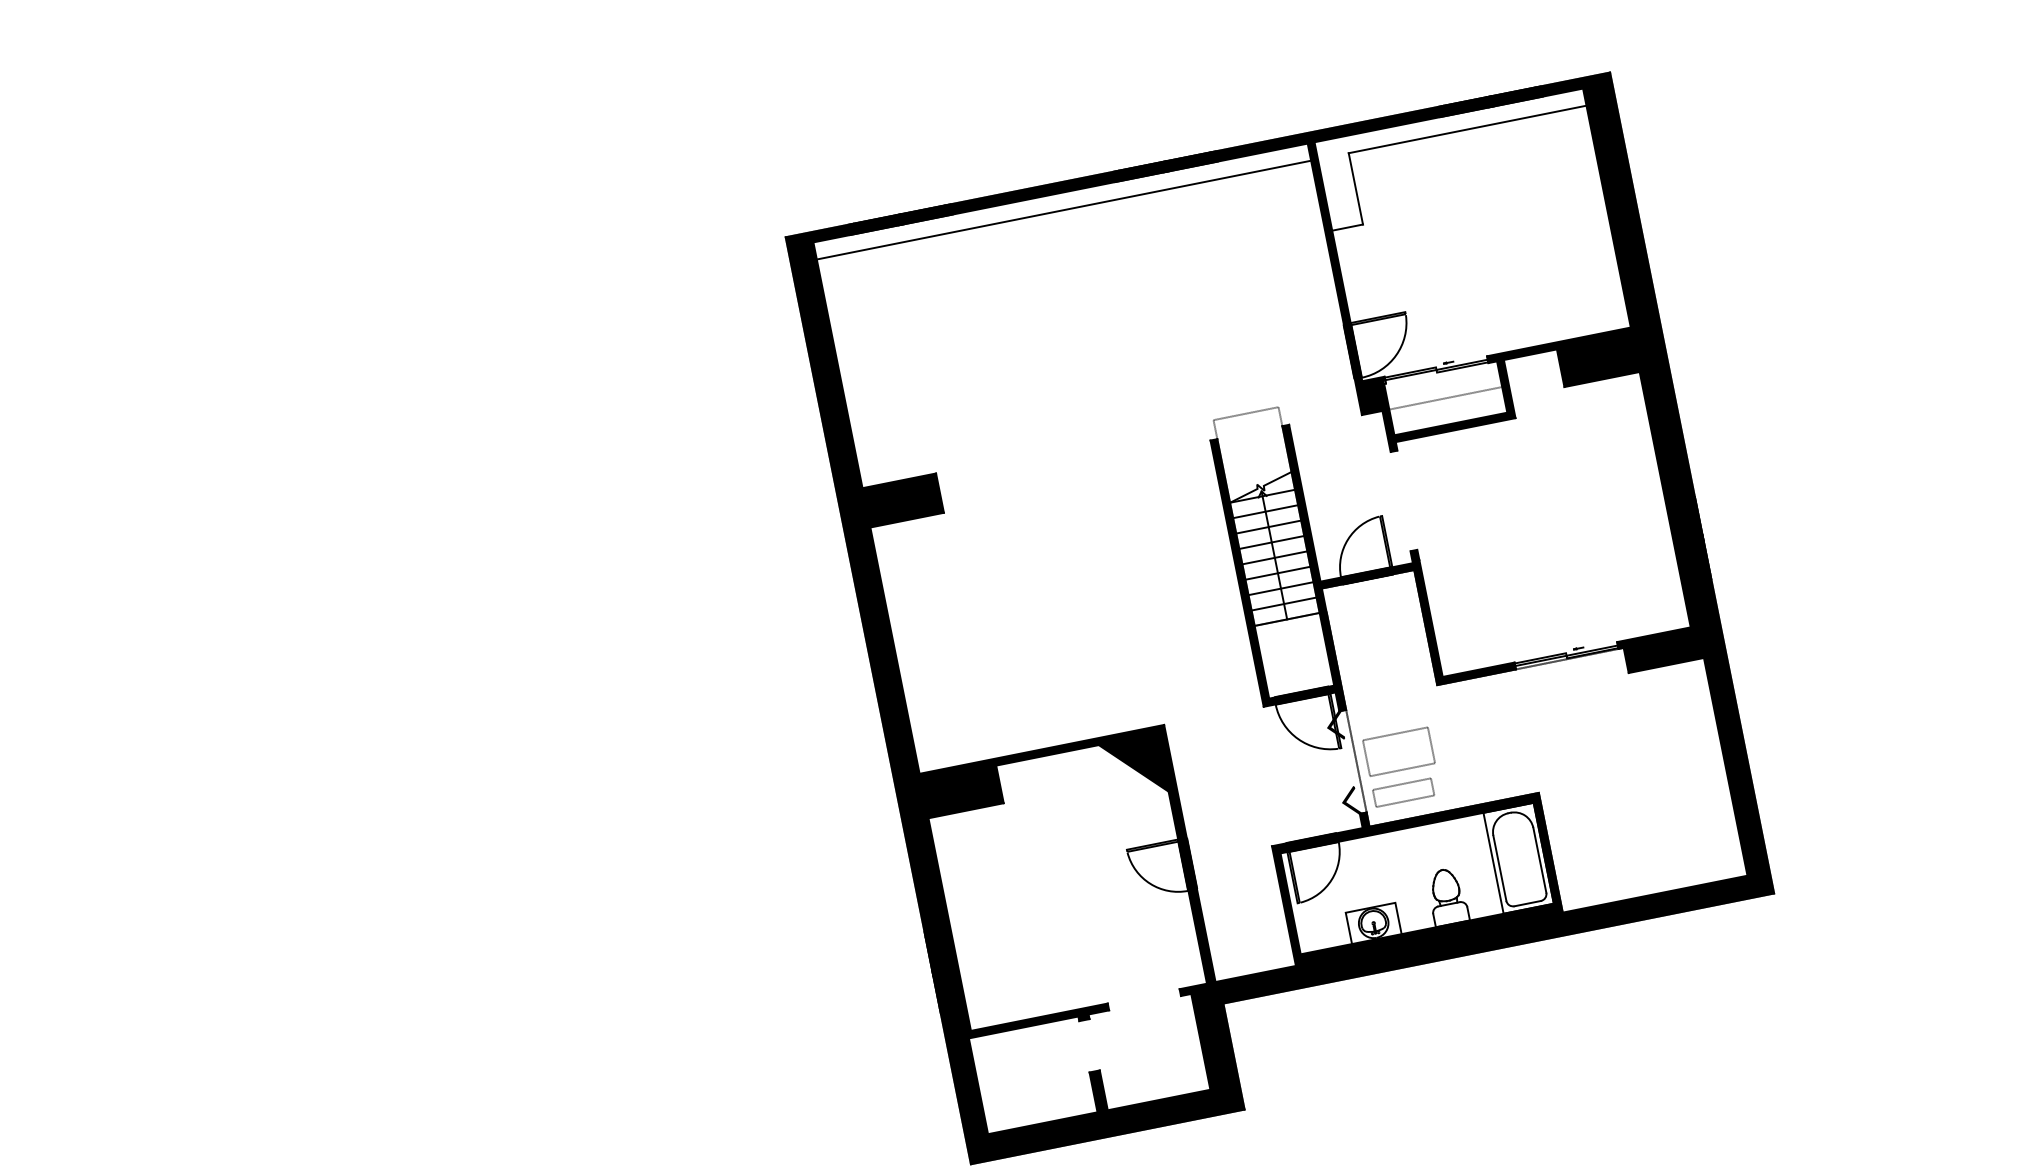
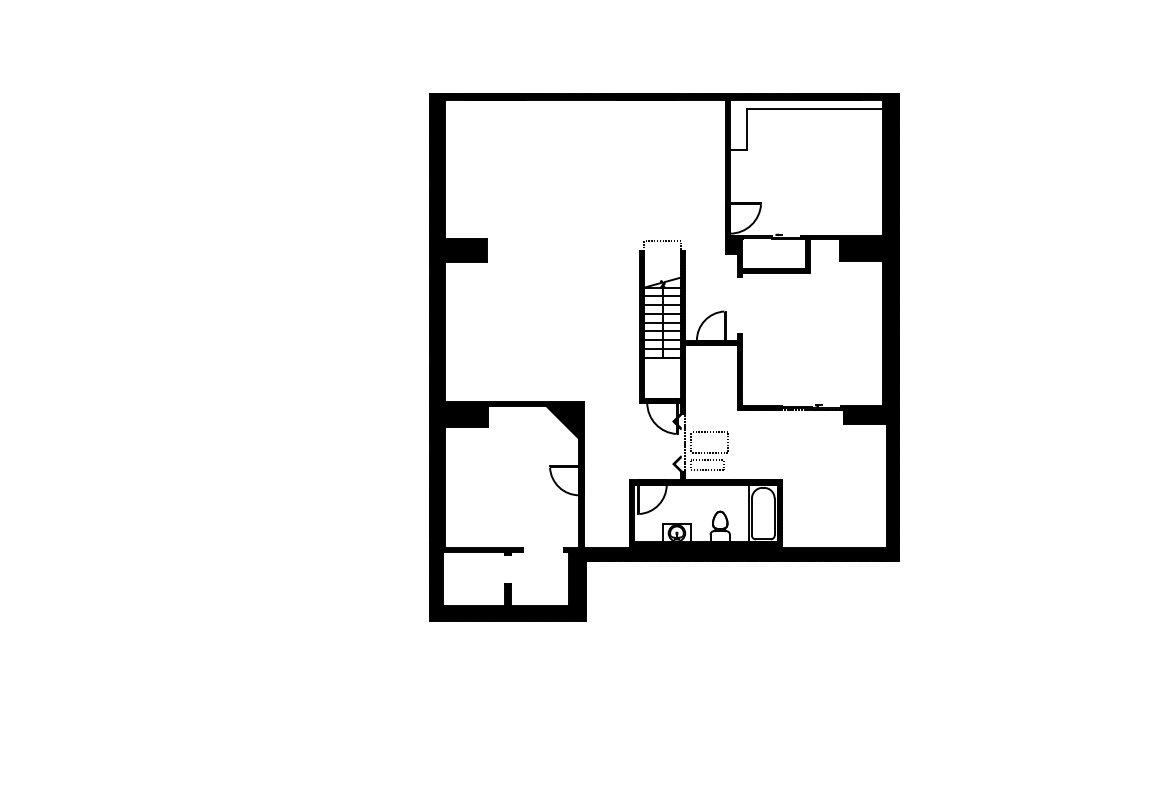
line: (1063, 210) -> (585, 109), removed
line: (1445, 399) -> (773, 254), removed

